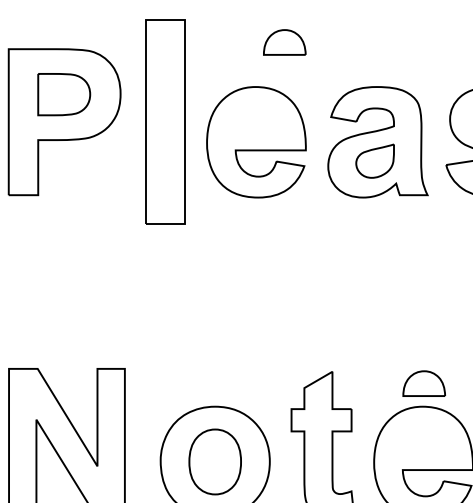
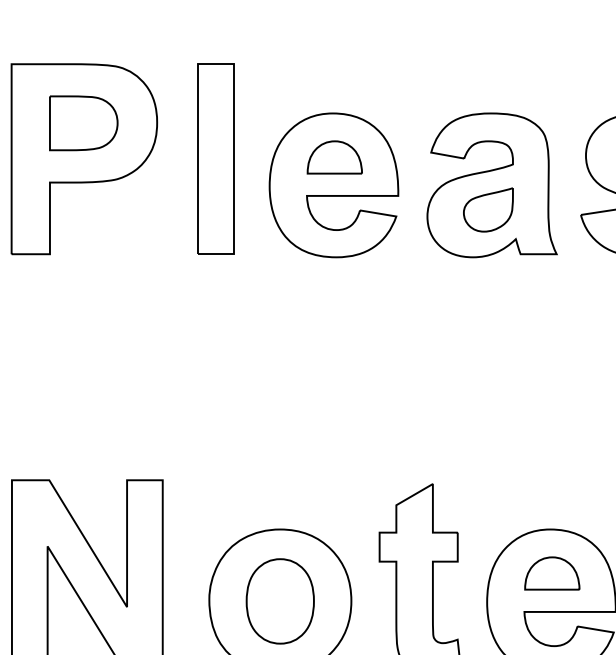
part: (284, 42) -> (334, 157), moved
part: (165, 121) -> (215, 158), size x0.71
part: (424, 383) -> (552, 573), moved

